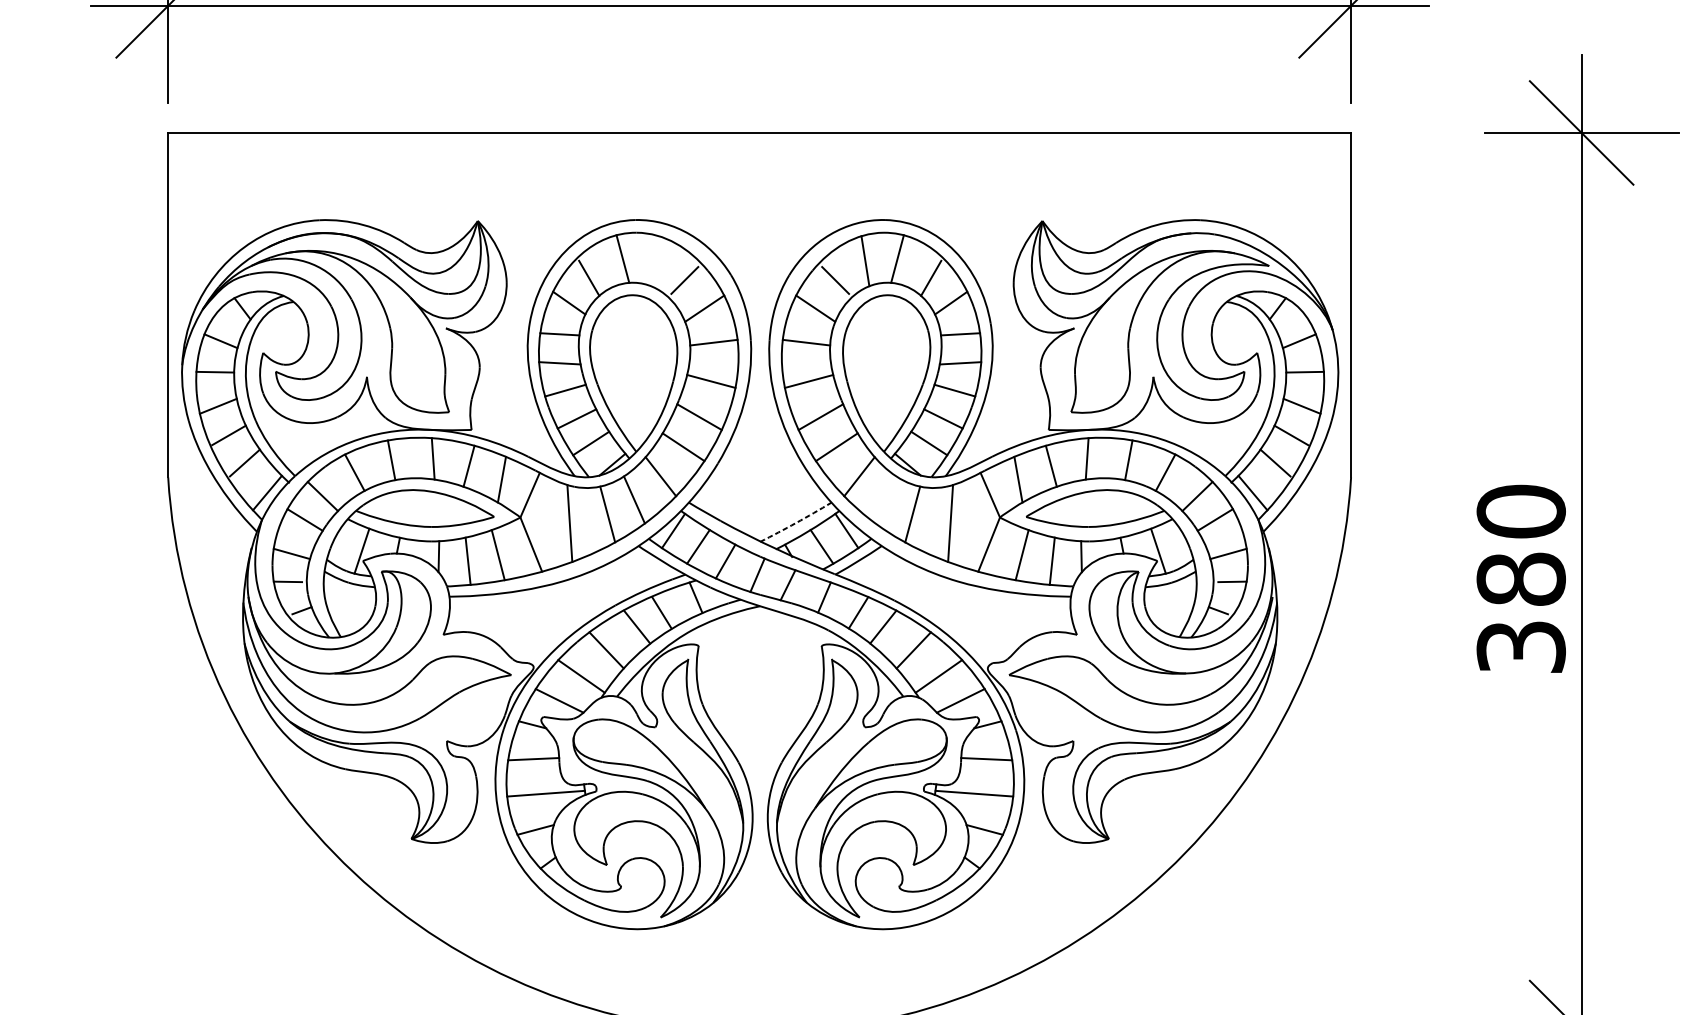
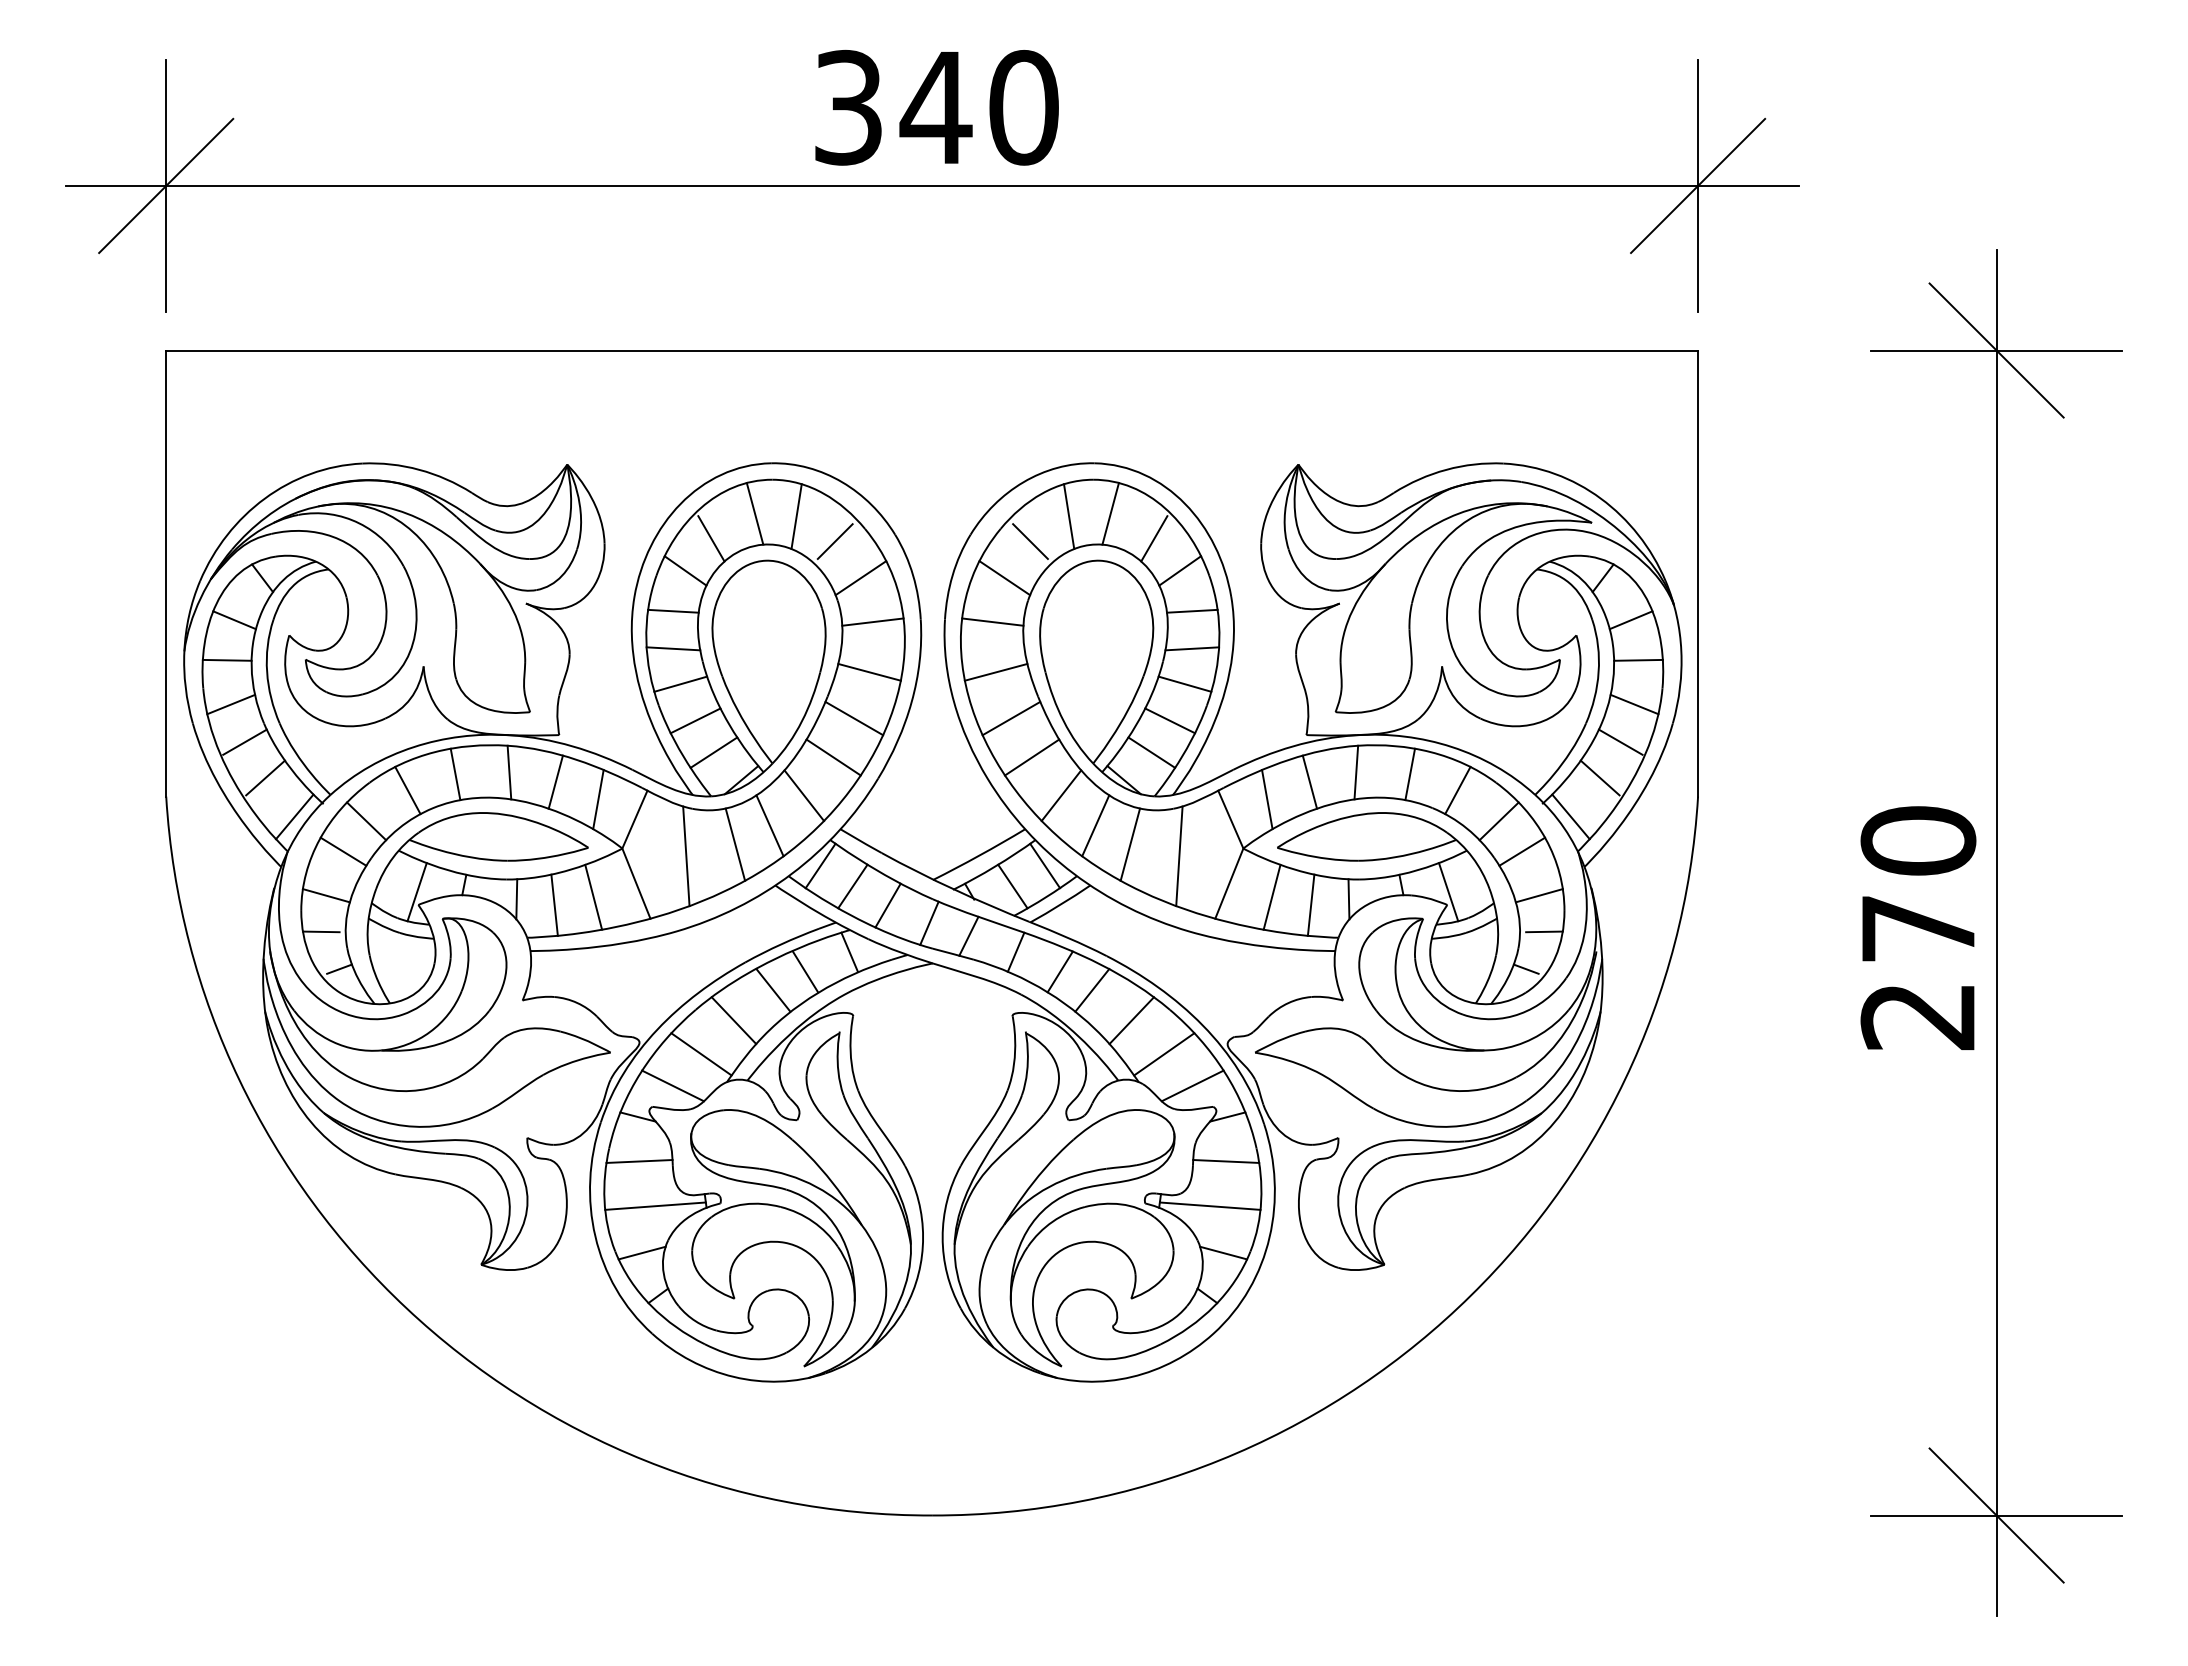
line: (654, 261) -> (796, 516), added
line: (885, 499) -> (1095, 825), added
arc: (796, 522) -> (979, 855), dashed -> solid
text: (1521, 613) -> (1918, 972), 380 -> 270

